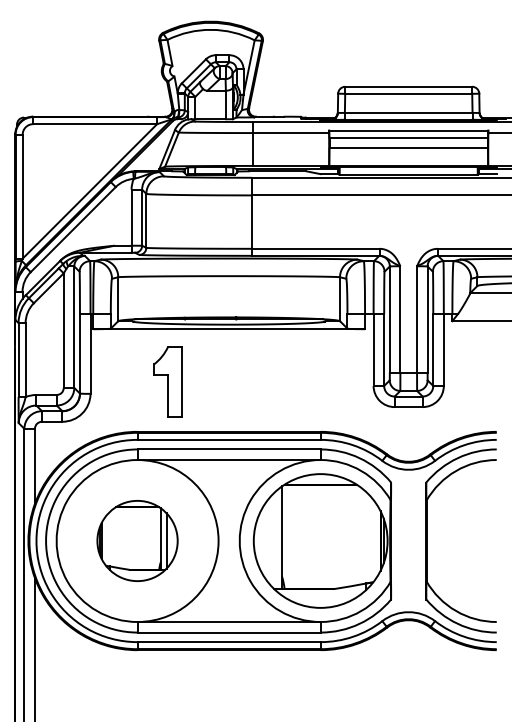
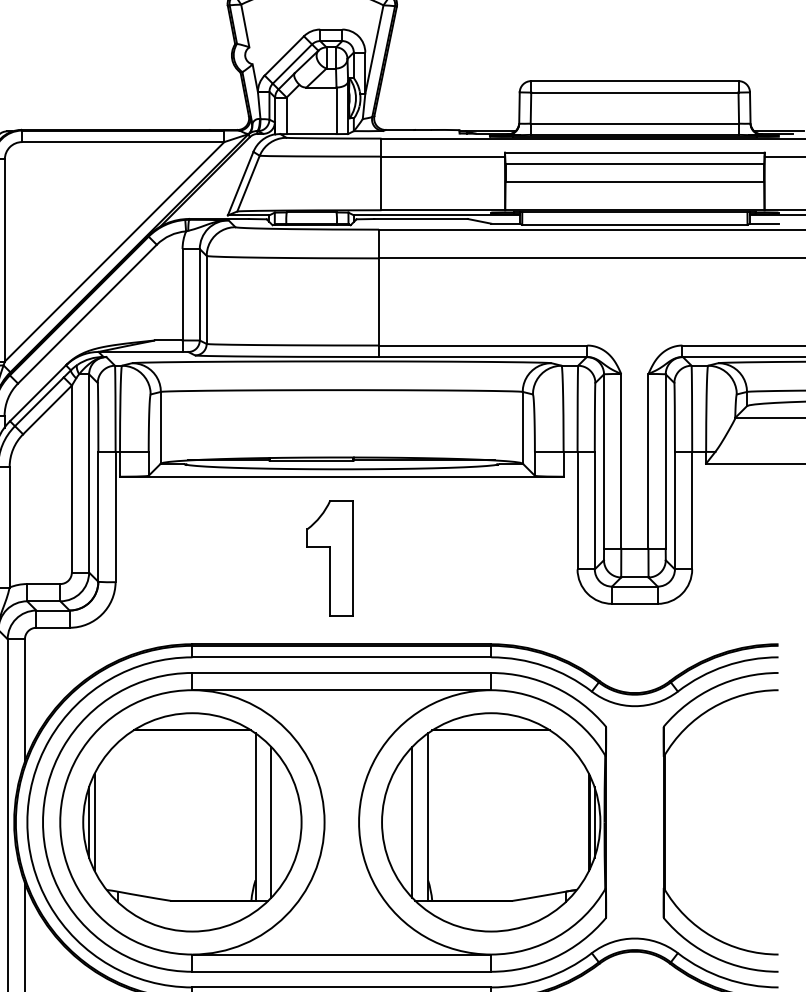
part: (167, 381) -> (329, 557), moved
part: (137, 540) -> (192, 821), size x1.67
line: (272, 540) -> (412, 821), added

